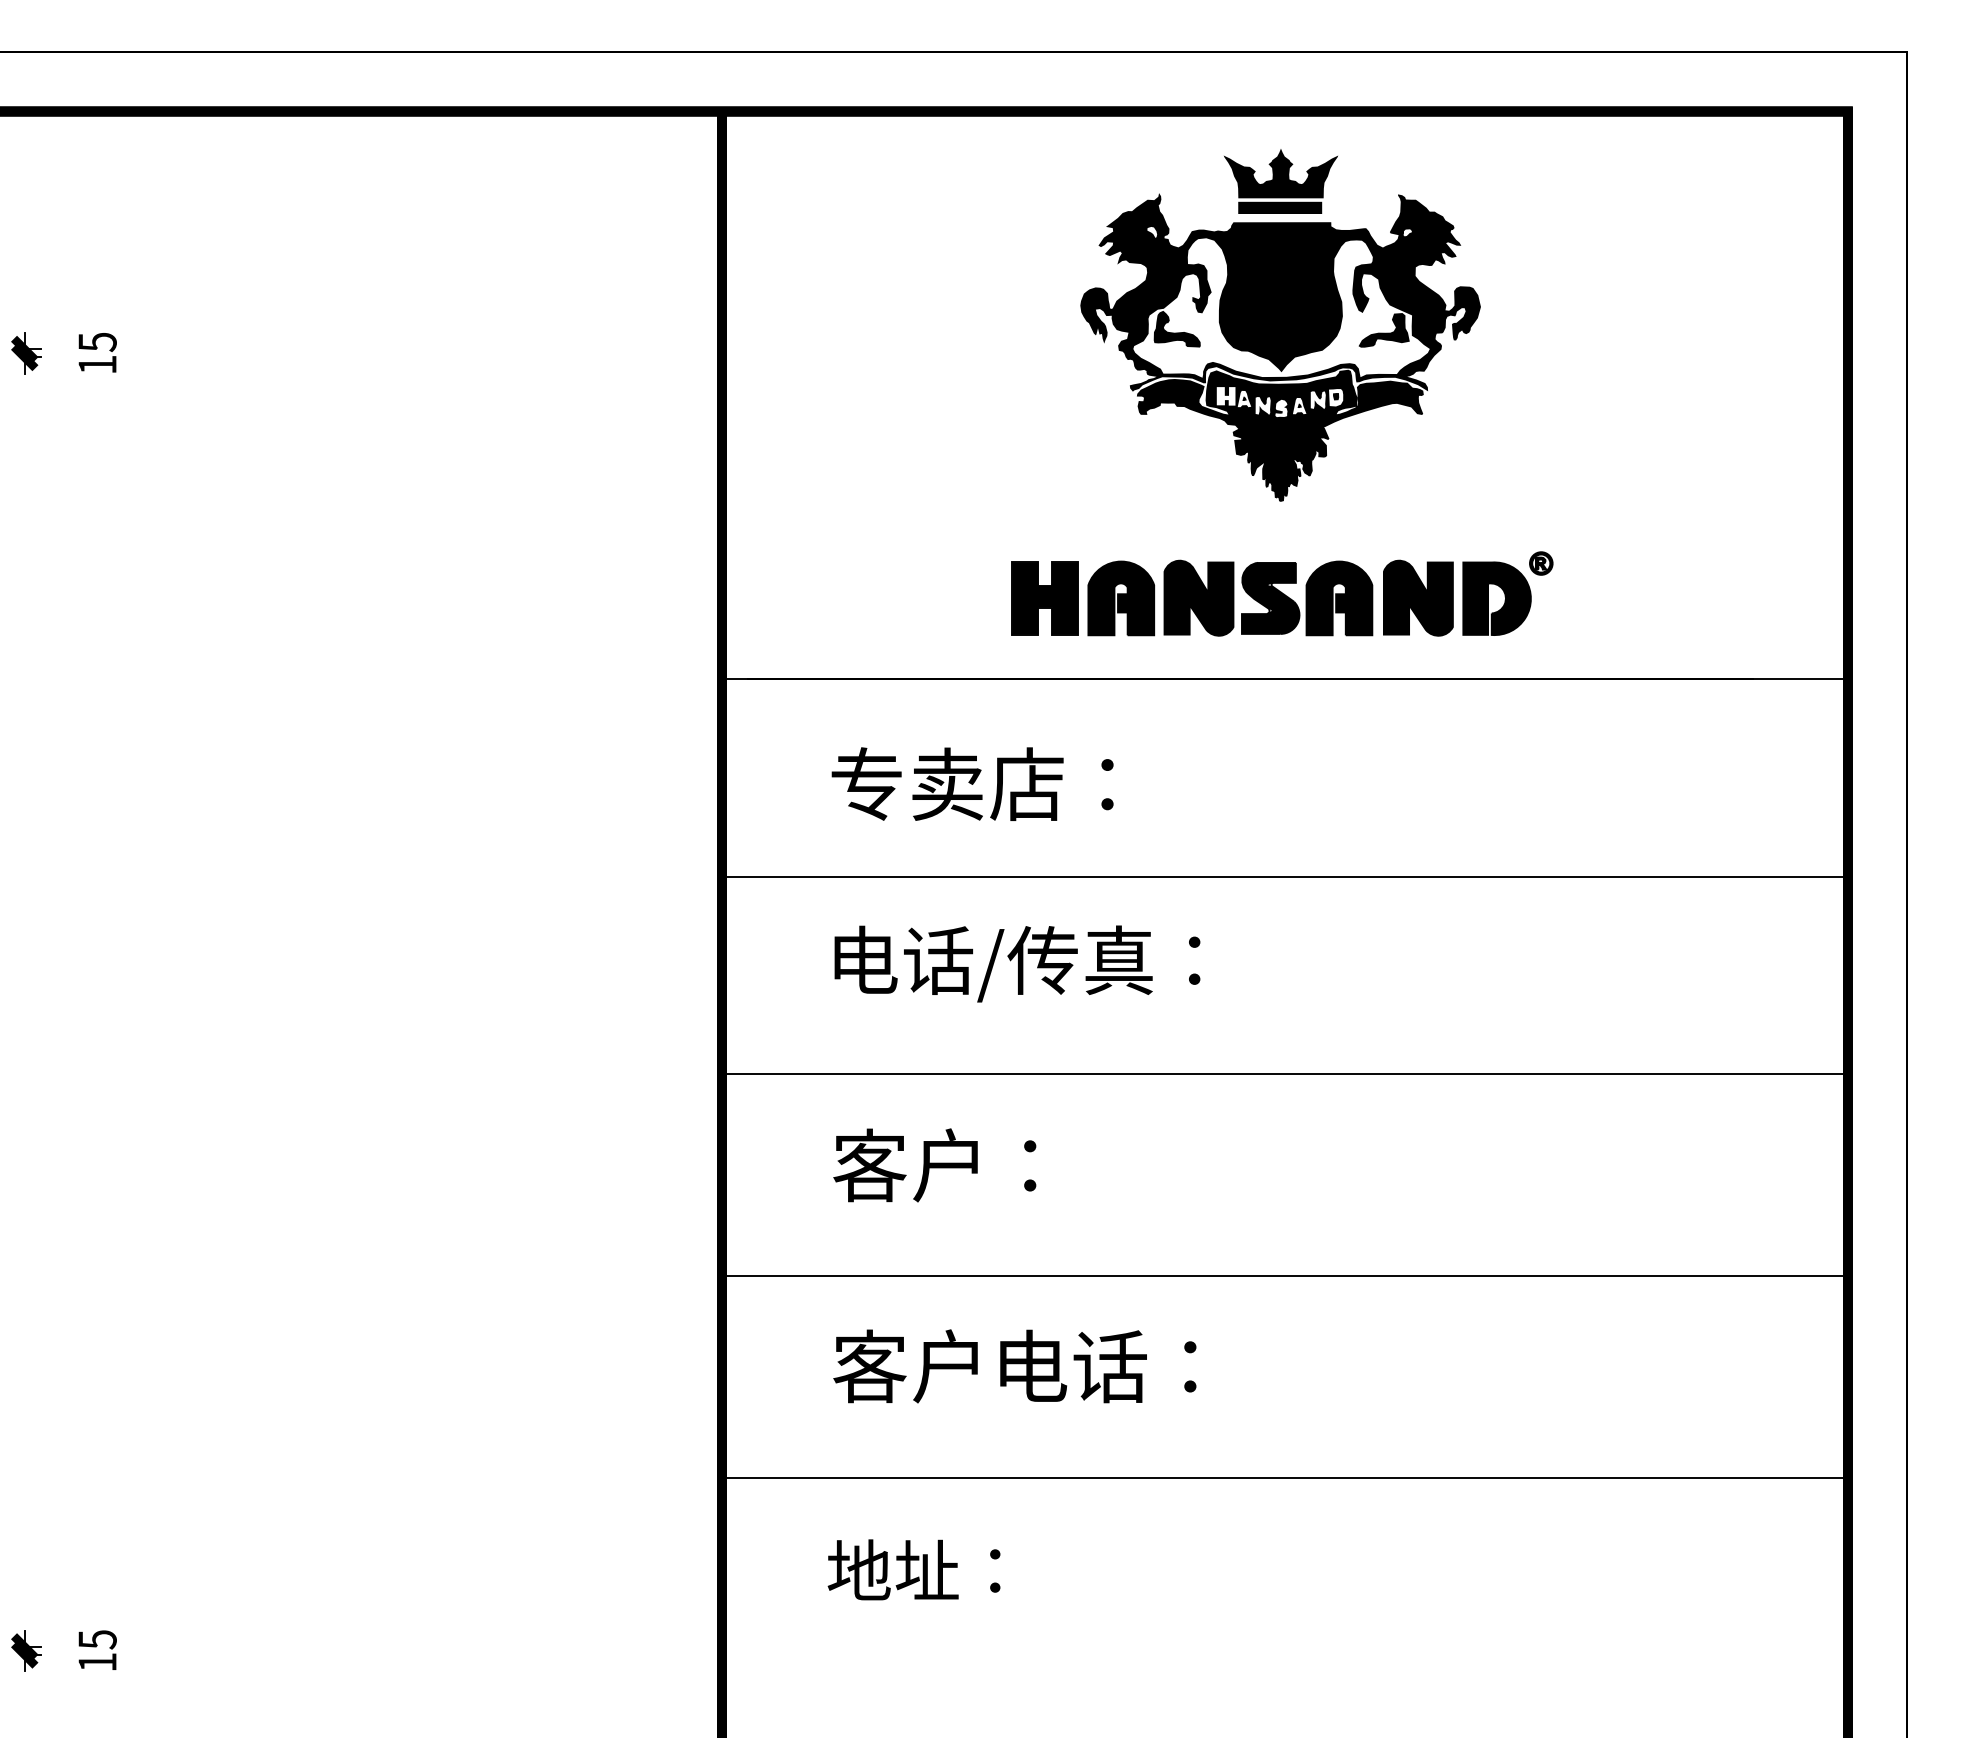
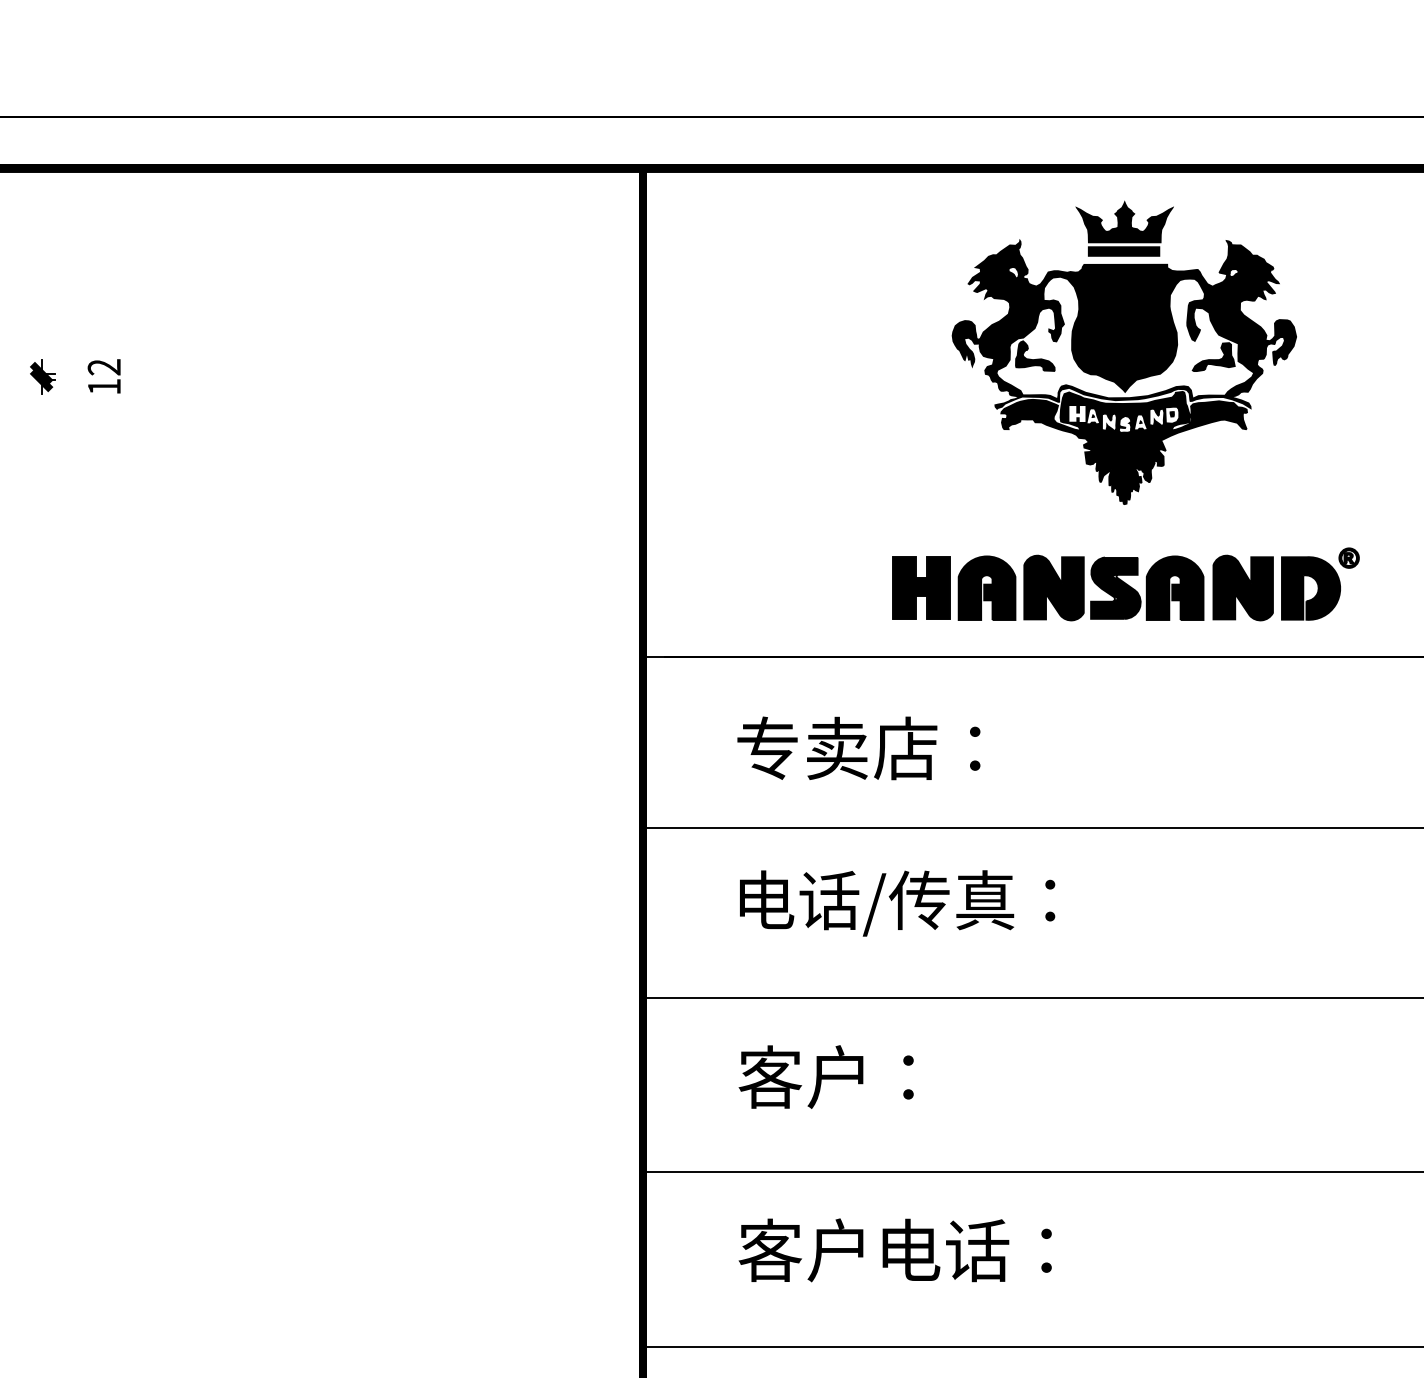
text: (97, 342) -> (104, 367), 15 -> 12

